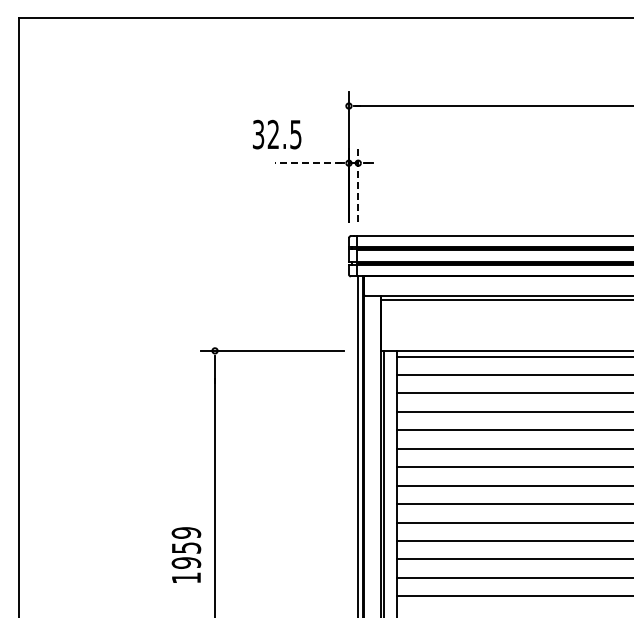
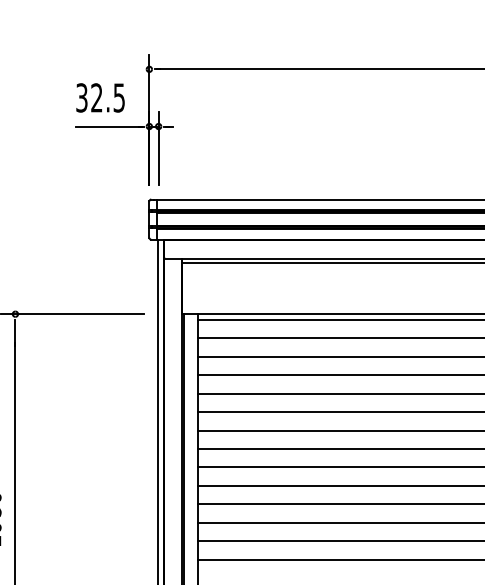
text: (277, 134) -> (100, 97), moved
line: (308, 163) -> (108, 126), dashed -> solid
line: (358, 184) -> (158, 147), dashed -> solid

